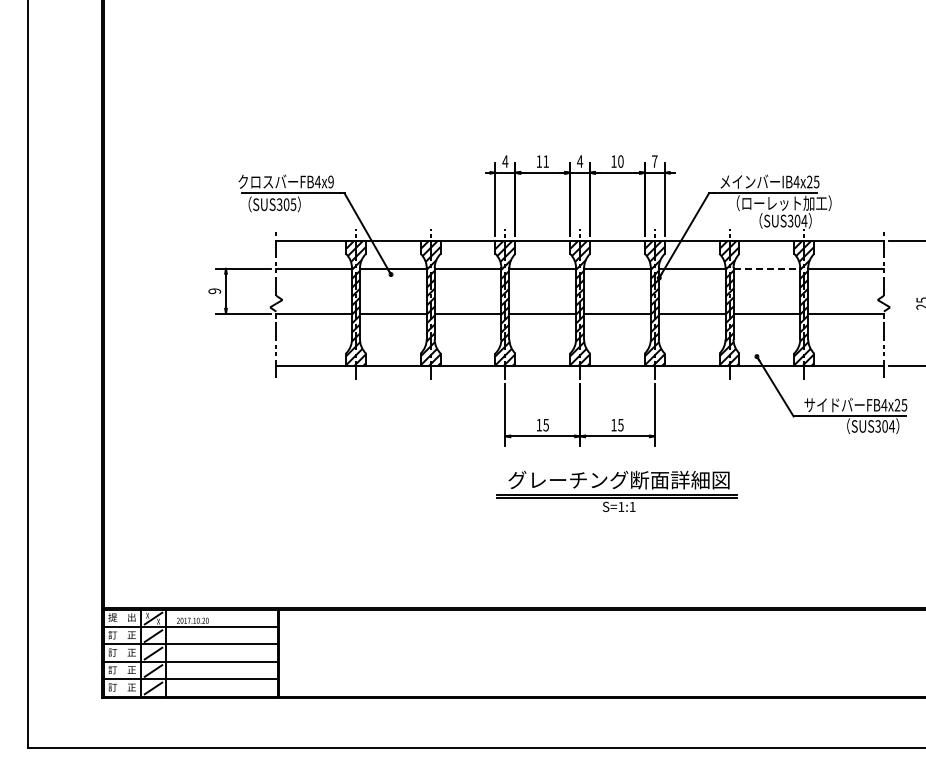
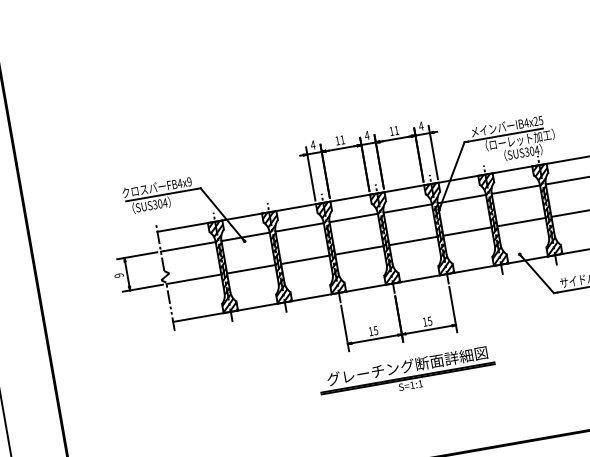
text: (620, 161) -> (396, 130), 10 -> 11
text: (654, 161) -> (421, 126), 7 -> 4
text: (293, 204) -> (165, 202), SUS305 -> SUS304
line: (767, 268) -> (516, 189), dashed -> solid
part: (616, 490) -> (406, 374), moved

